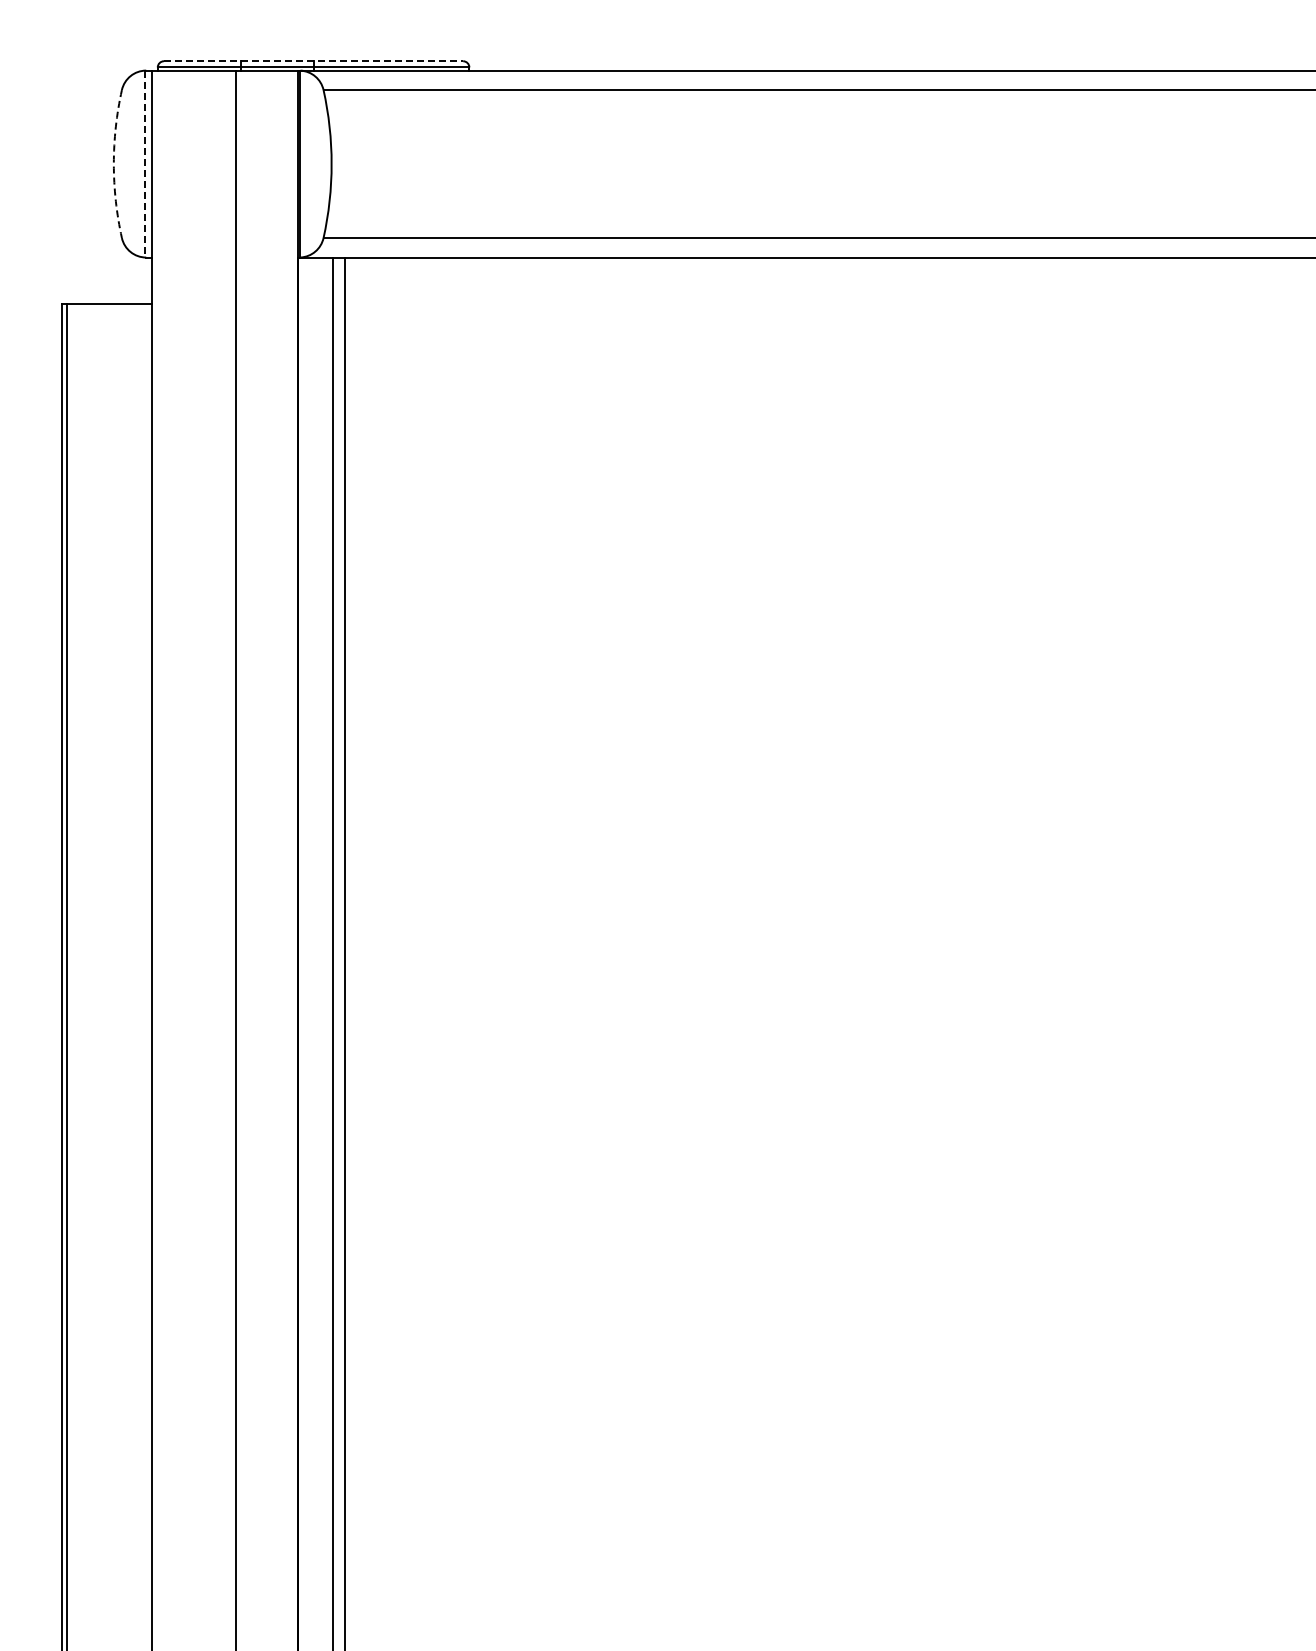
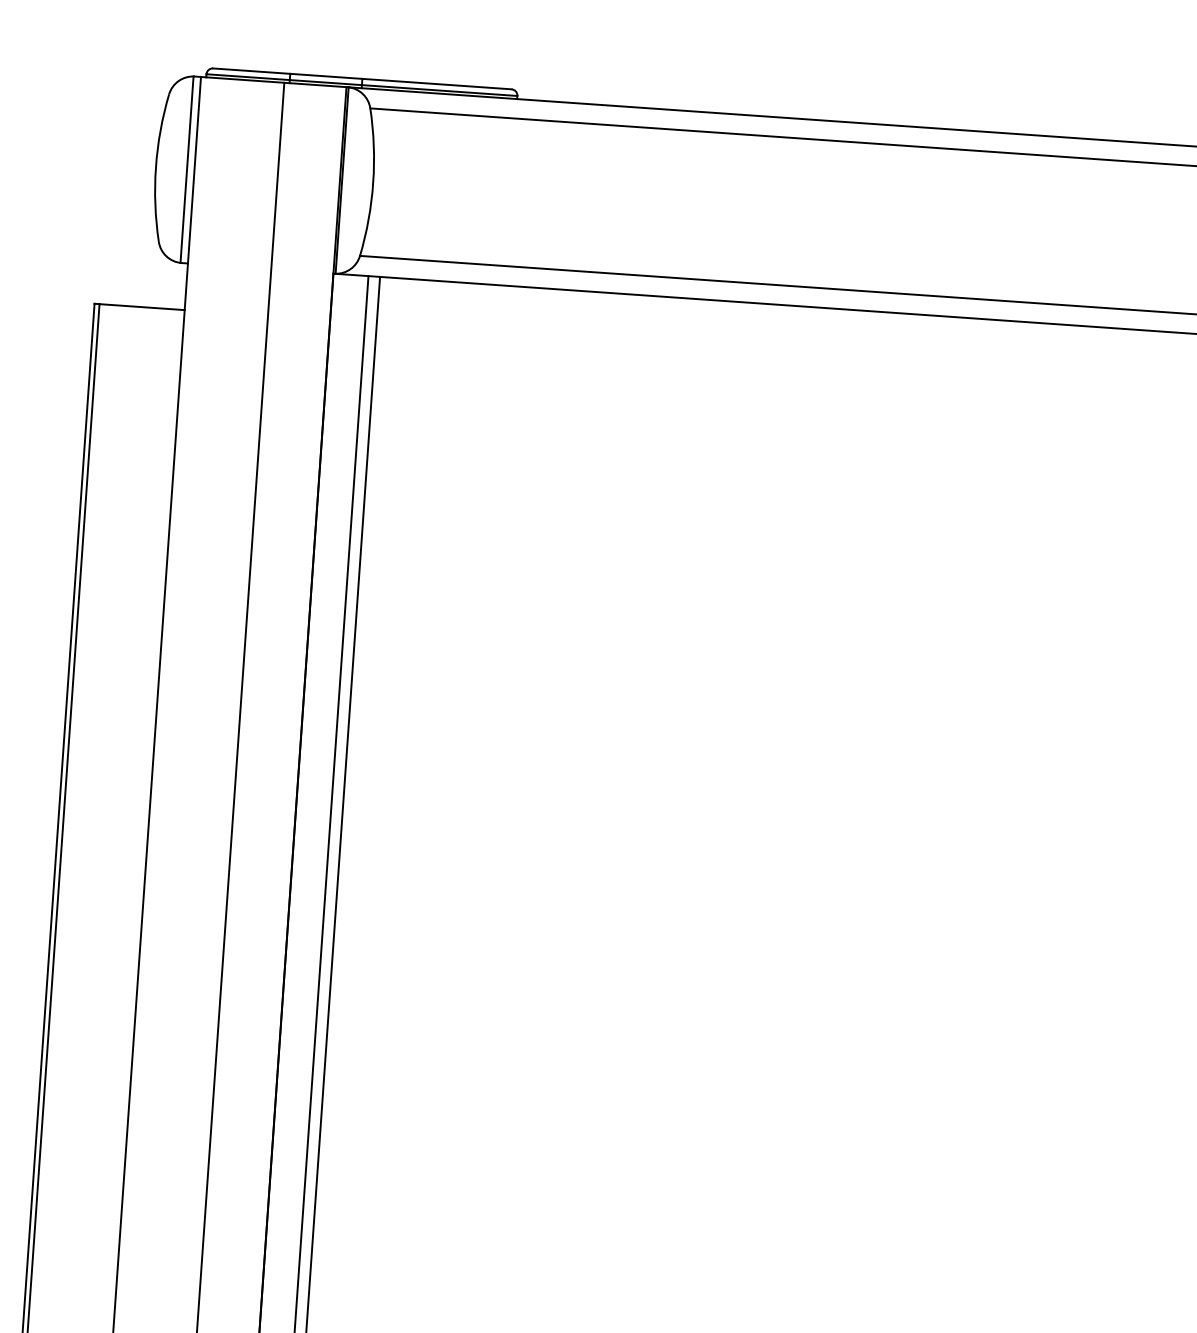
line: (313, 61) -> (362, 79), dashed -> solid
arc: (113, 164) -> (155, 167), dashed -> solid
line: (145, 164) -> (187, 170), dashed -> solid

